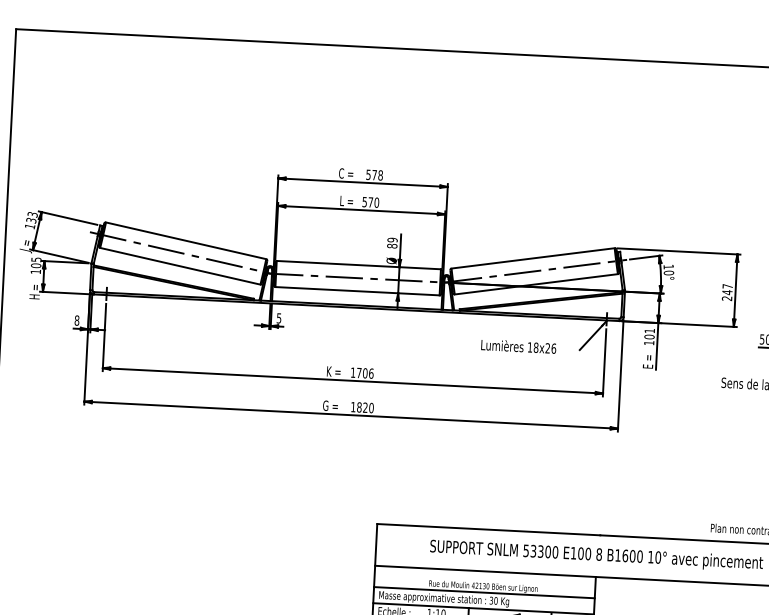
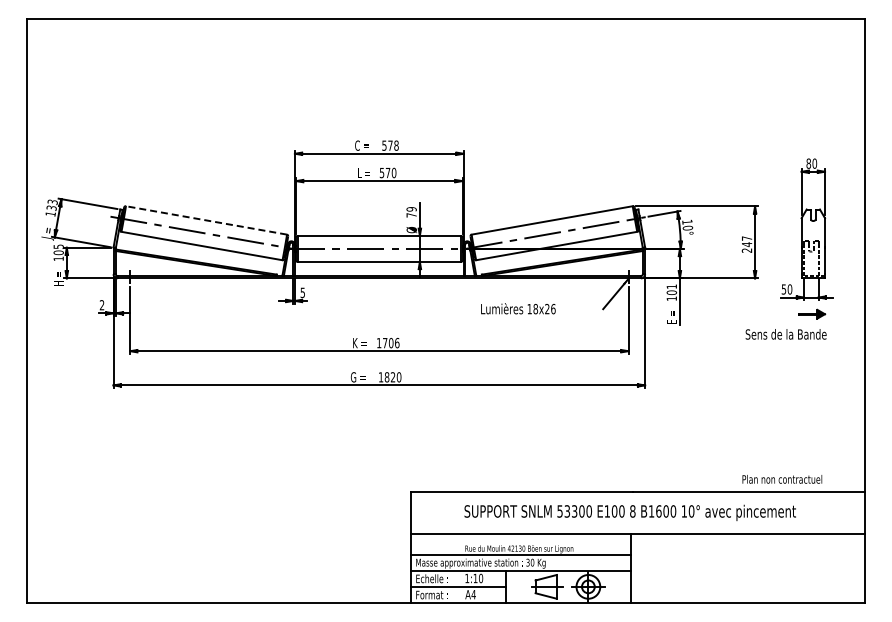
line: (186, 240) -> (206, 220), solid -> dashed
text: (392, 246) -> (411, 215), 89 -> 79
text: (76, 320) -> (101, 305), 8 -> 2
text: (518, 346) -> (518, 308), moved

